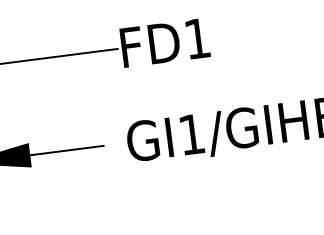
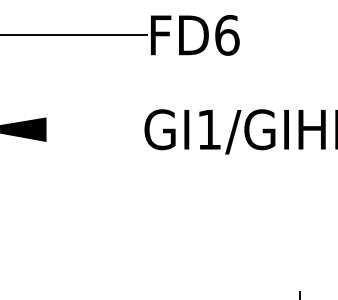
text: (197, 37) -> (227, 34), FD1 -> FD6
line: (66, 150) -> (83, 129), removed

